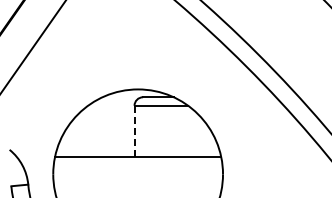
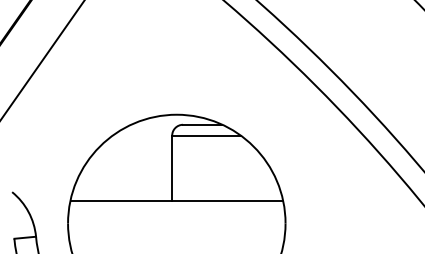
line: (134, 130) -> (172, 167), dashed -> solid

